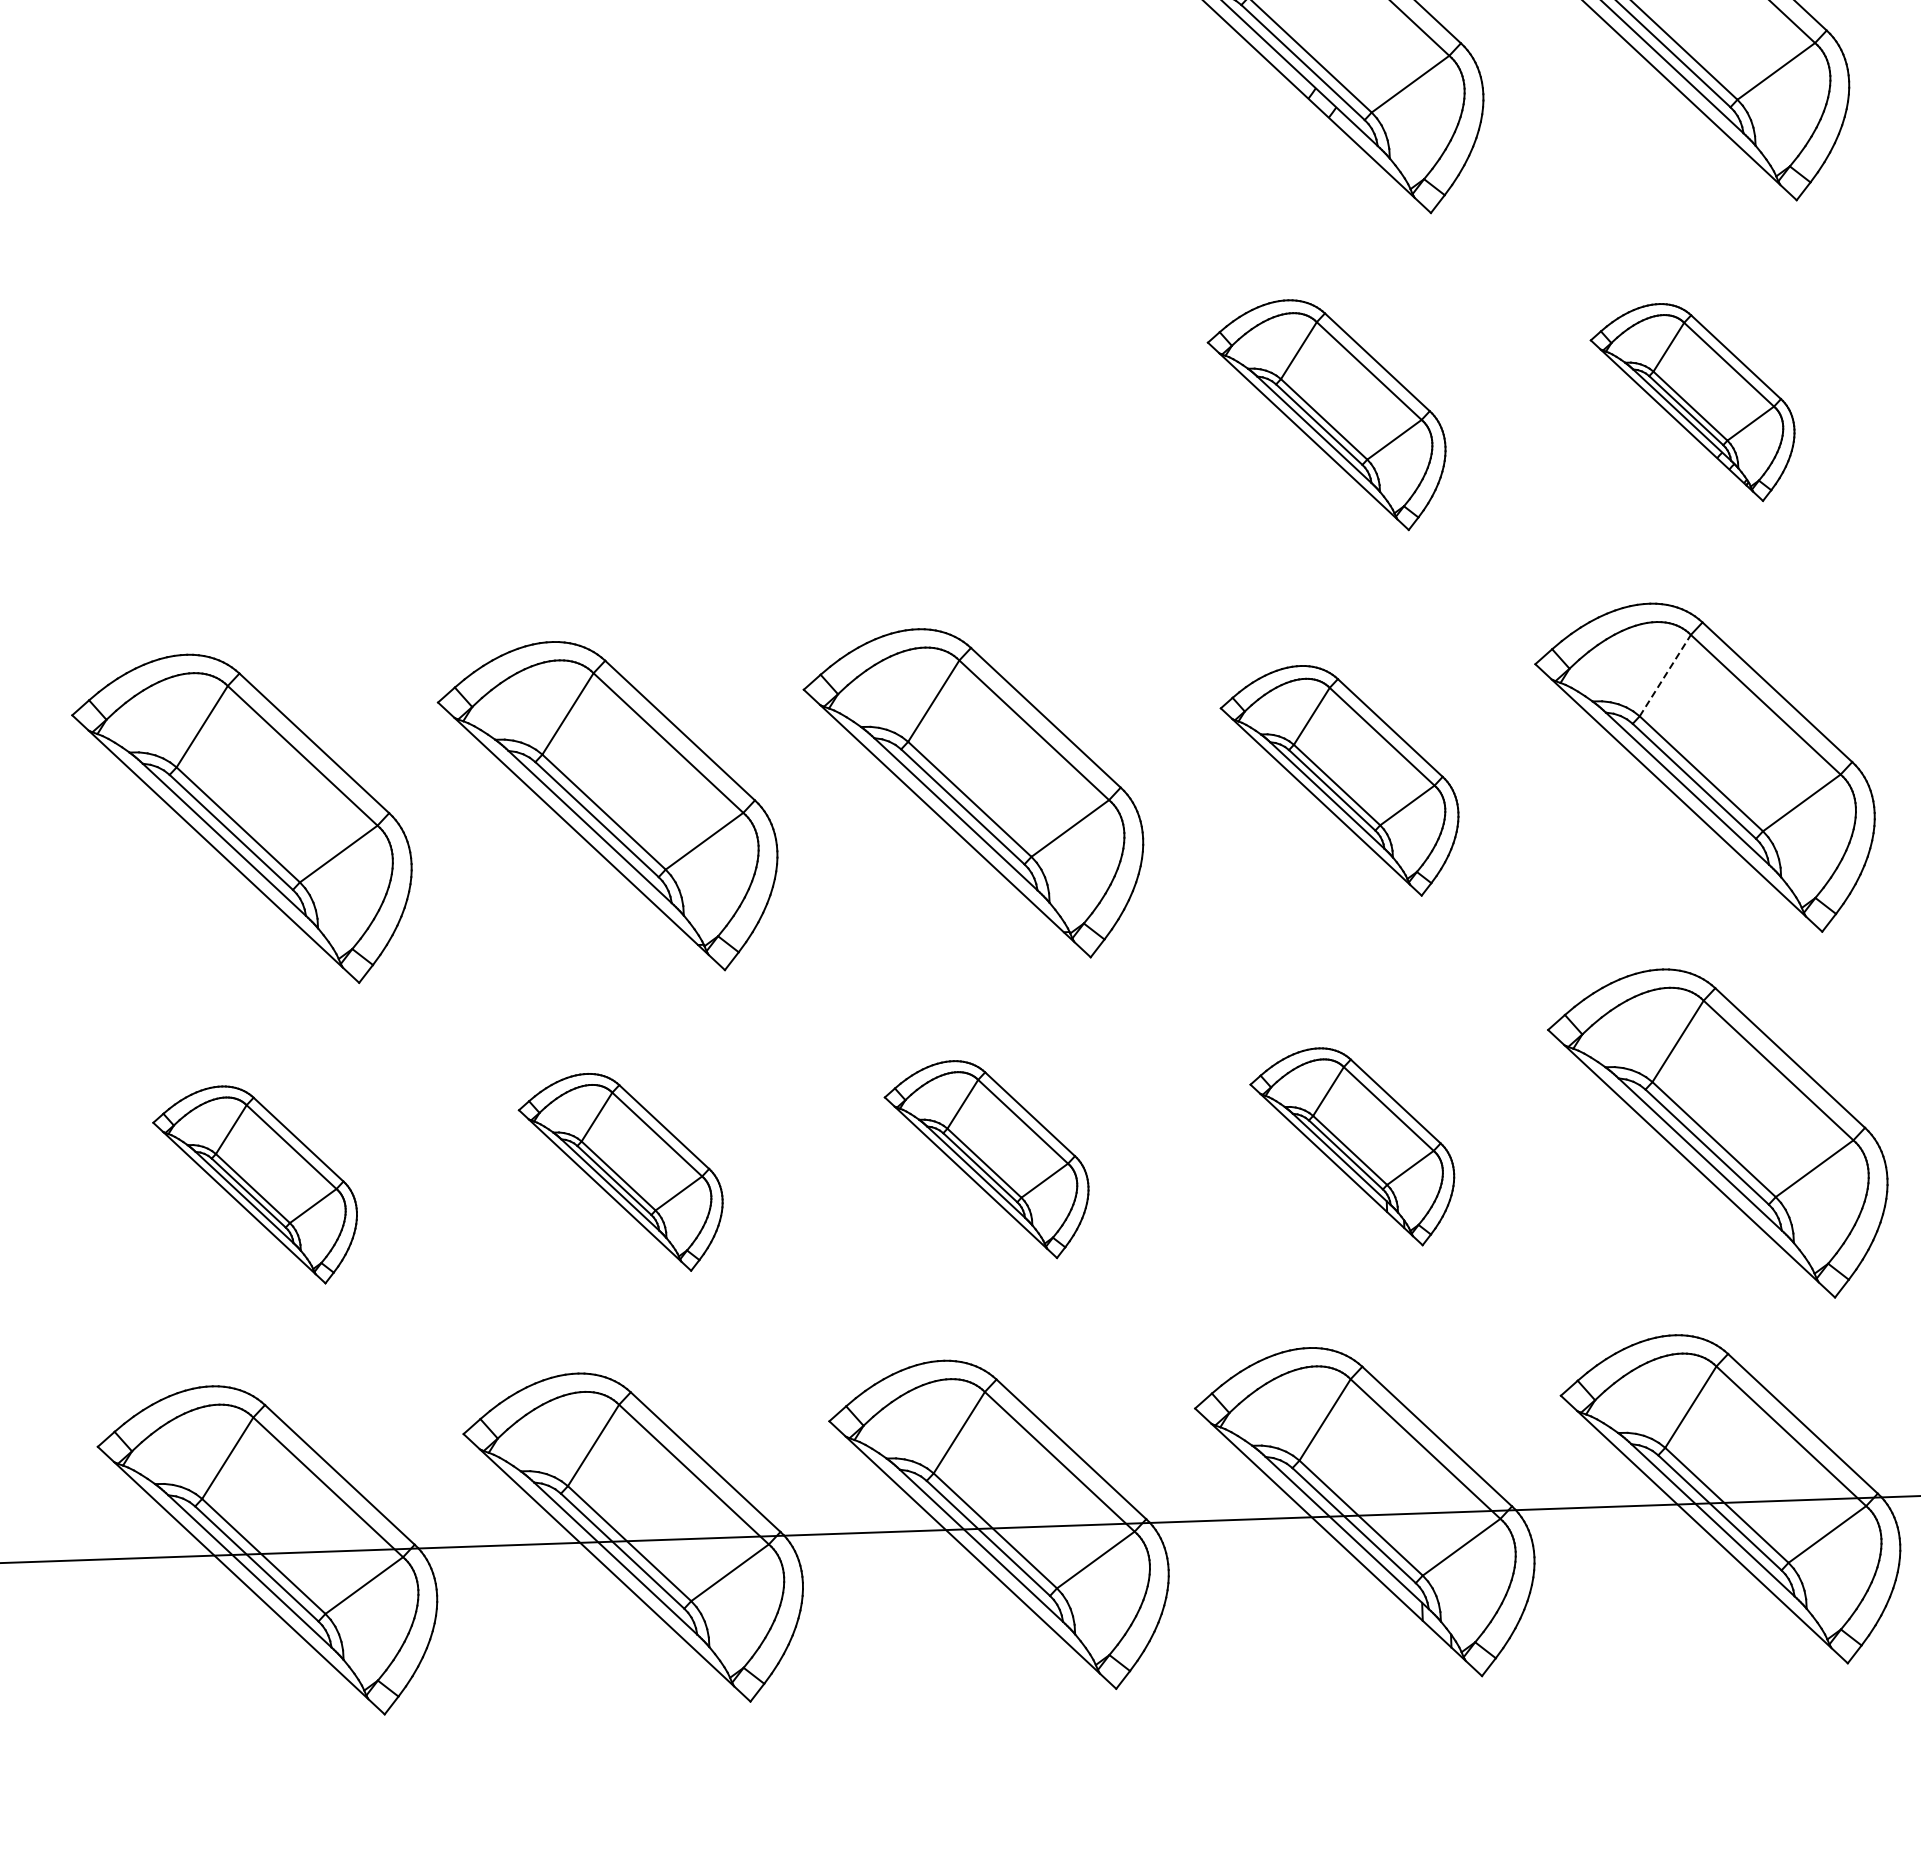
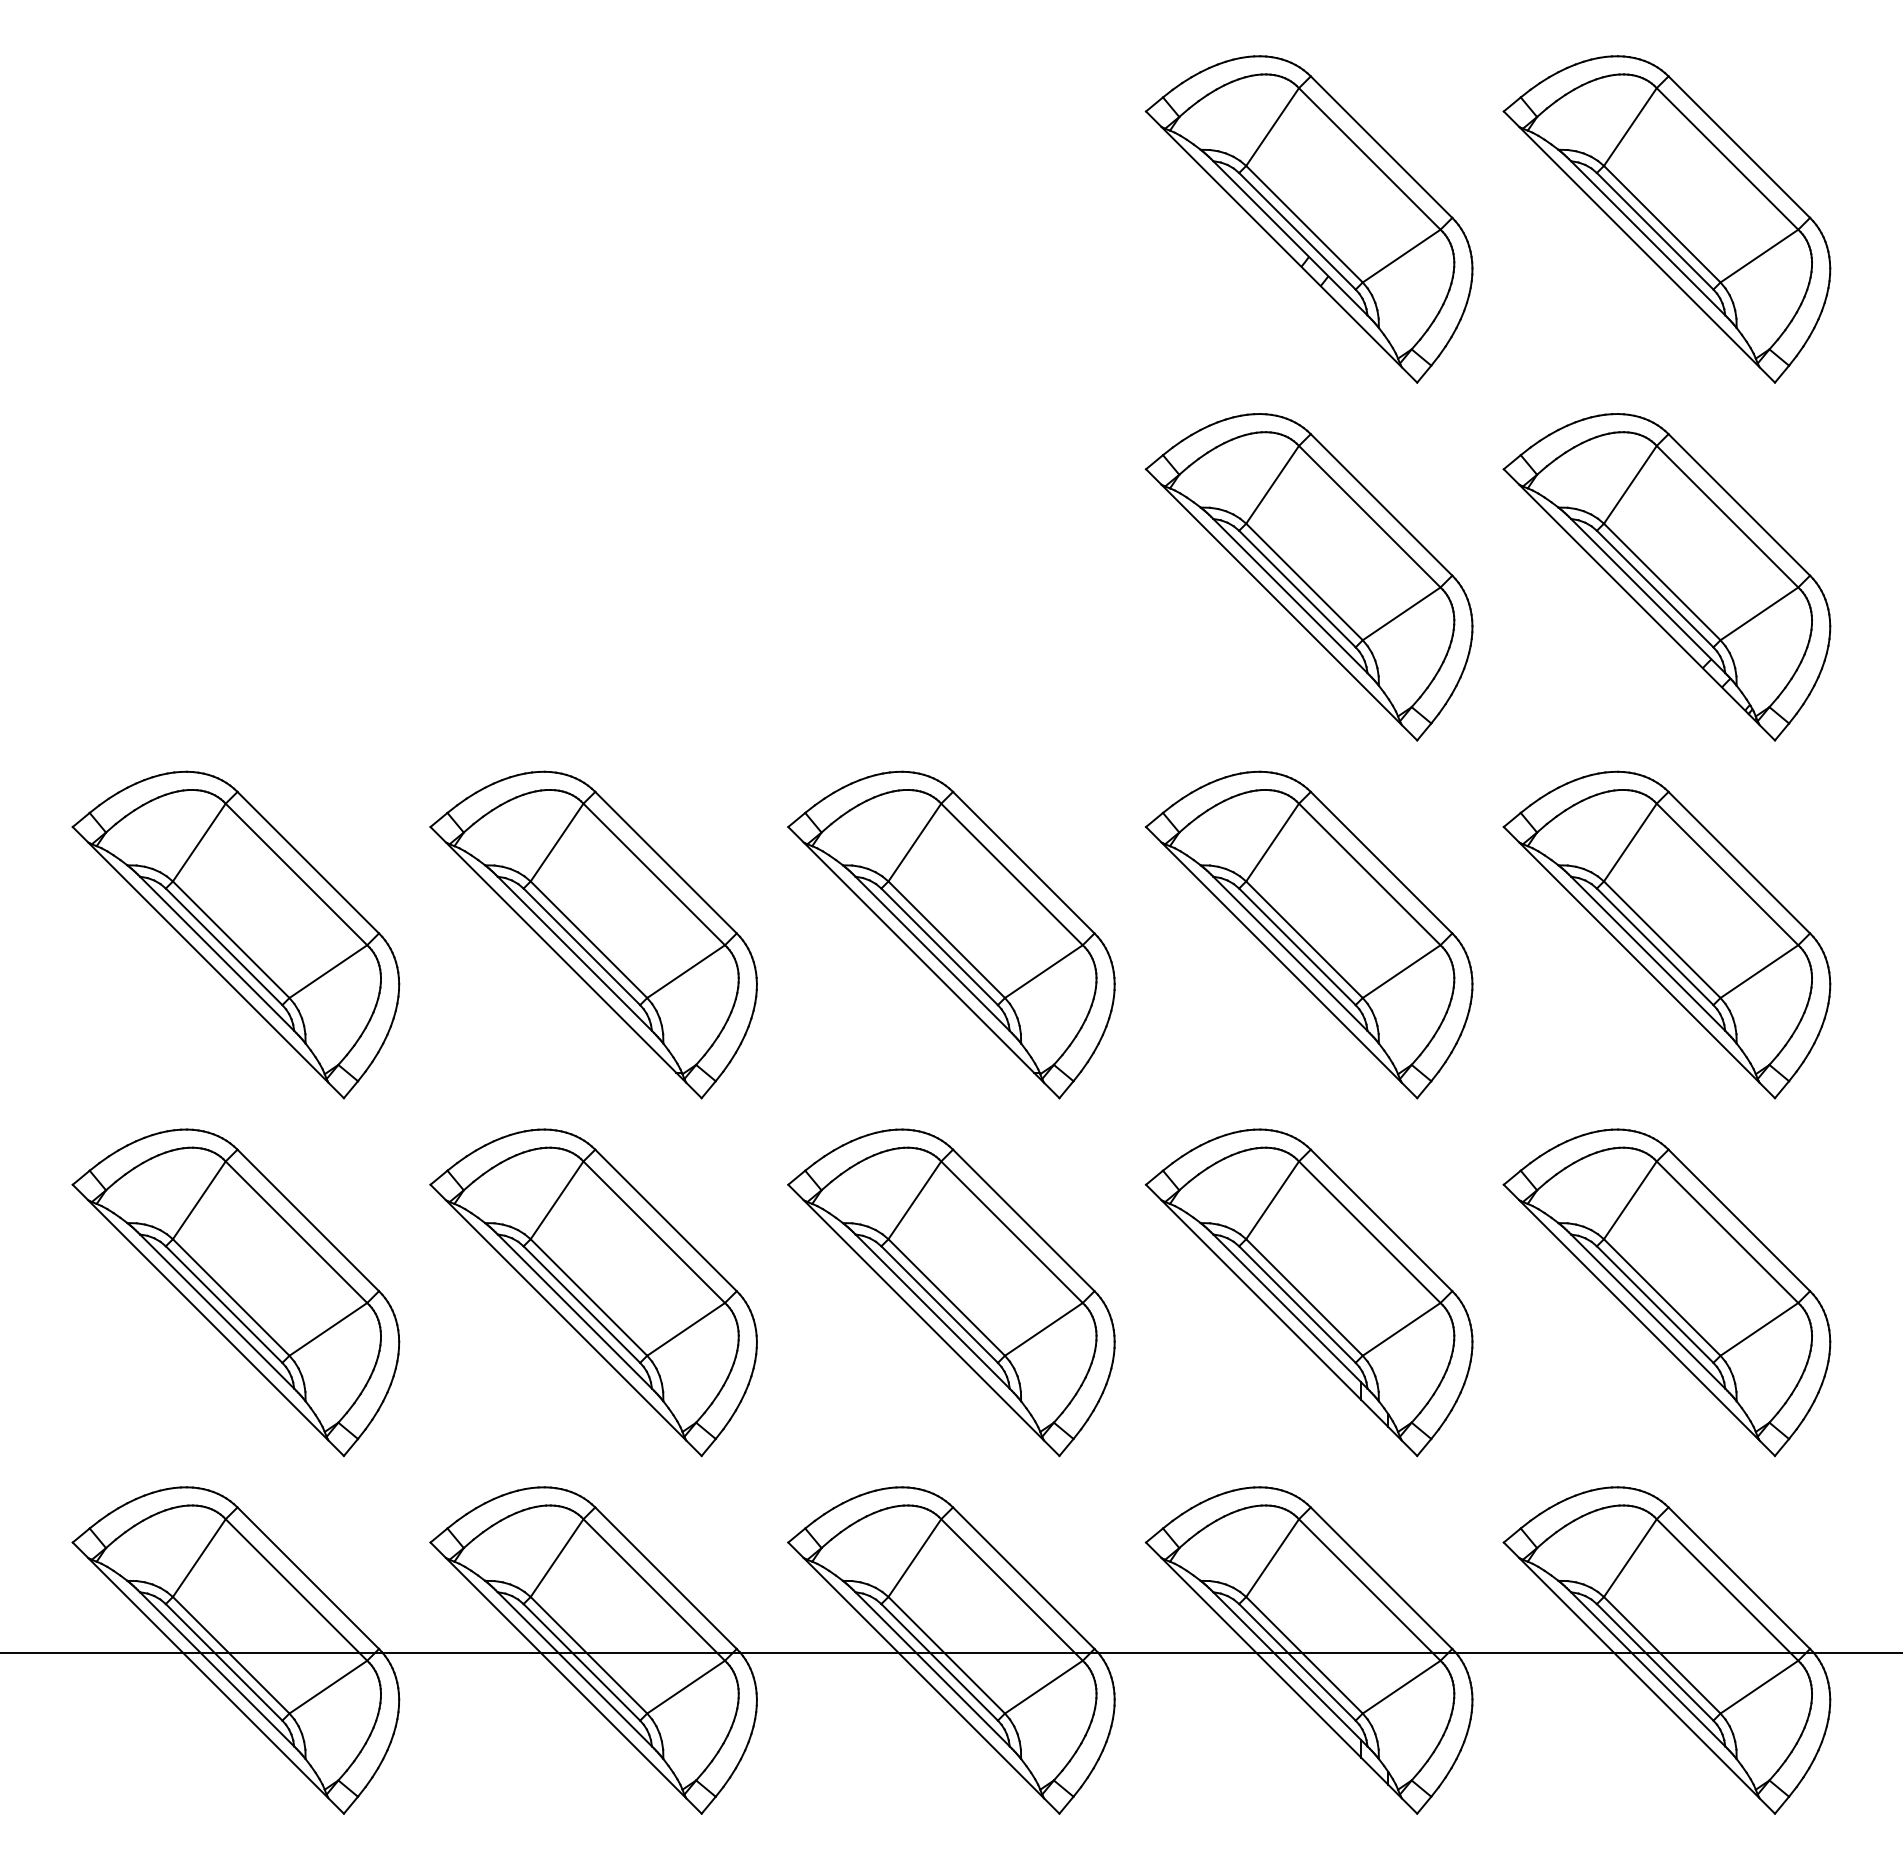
part: (1692, 403) -> (1666, 577), size x1.67
part: (1326, 416) -> (1308, 577), size x1.43
line: (1665, 675) -> (1630, 842), dashed -> solid
part: (1340, 781) -> (1309, 934), size x1.43
part: (1352, 1147) -> (1308, 1292), size x1.67
part: (987, 1159) -> (951, 1292), size x1.67
part: (621, 1172) -> (593, 1292), size x1.67
part: (255, 1185) -> (235, 1292), size x1.67

